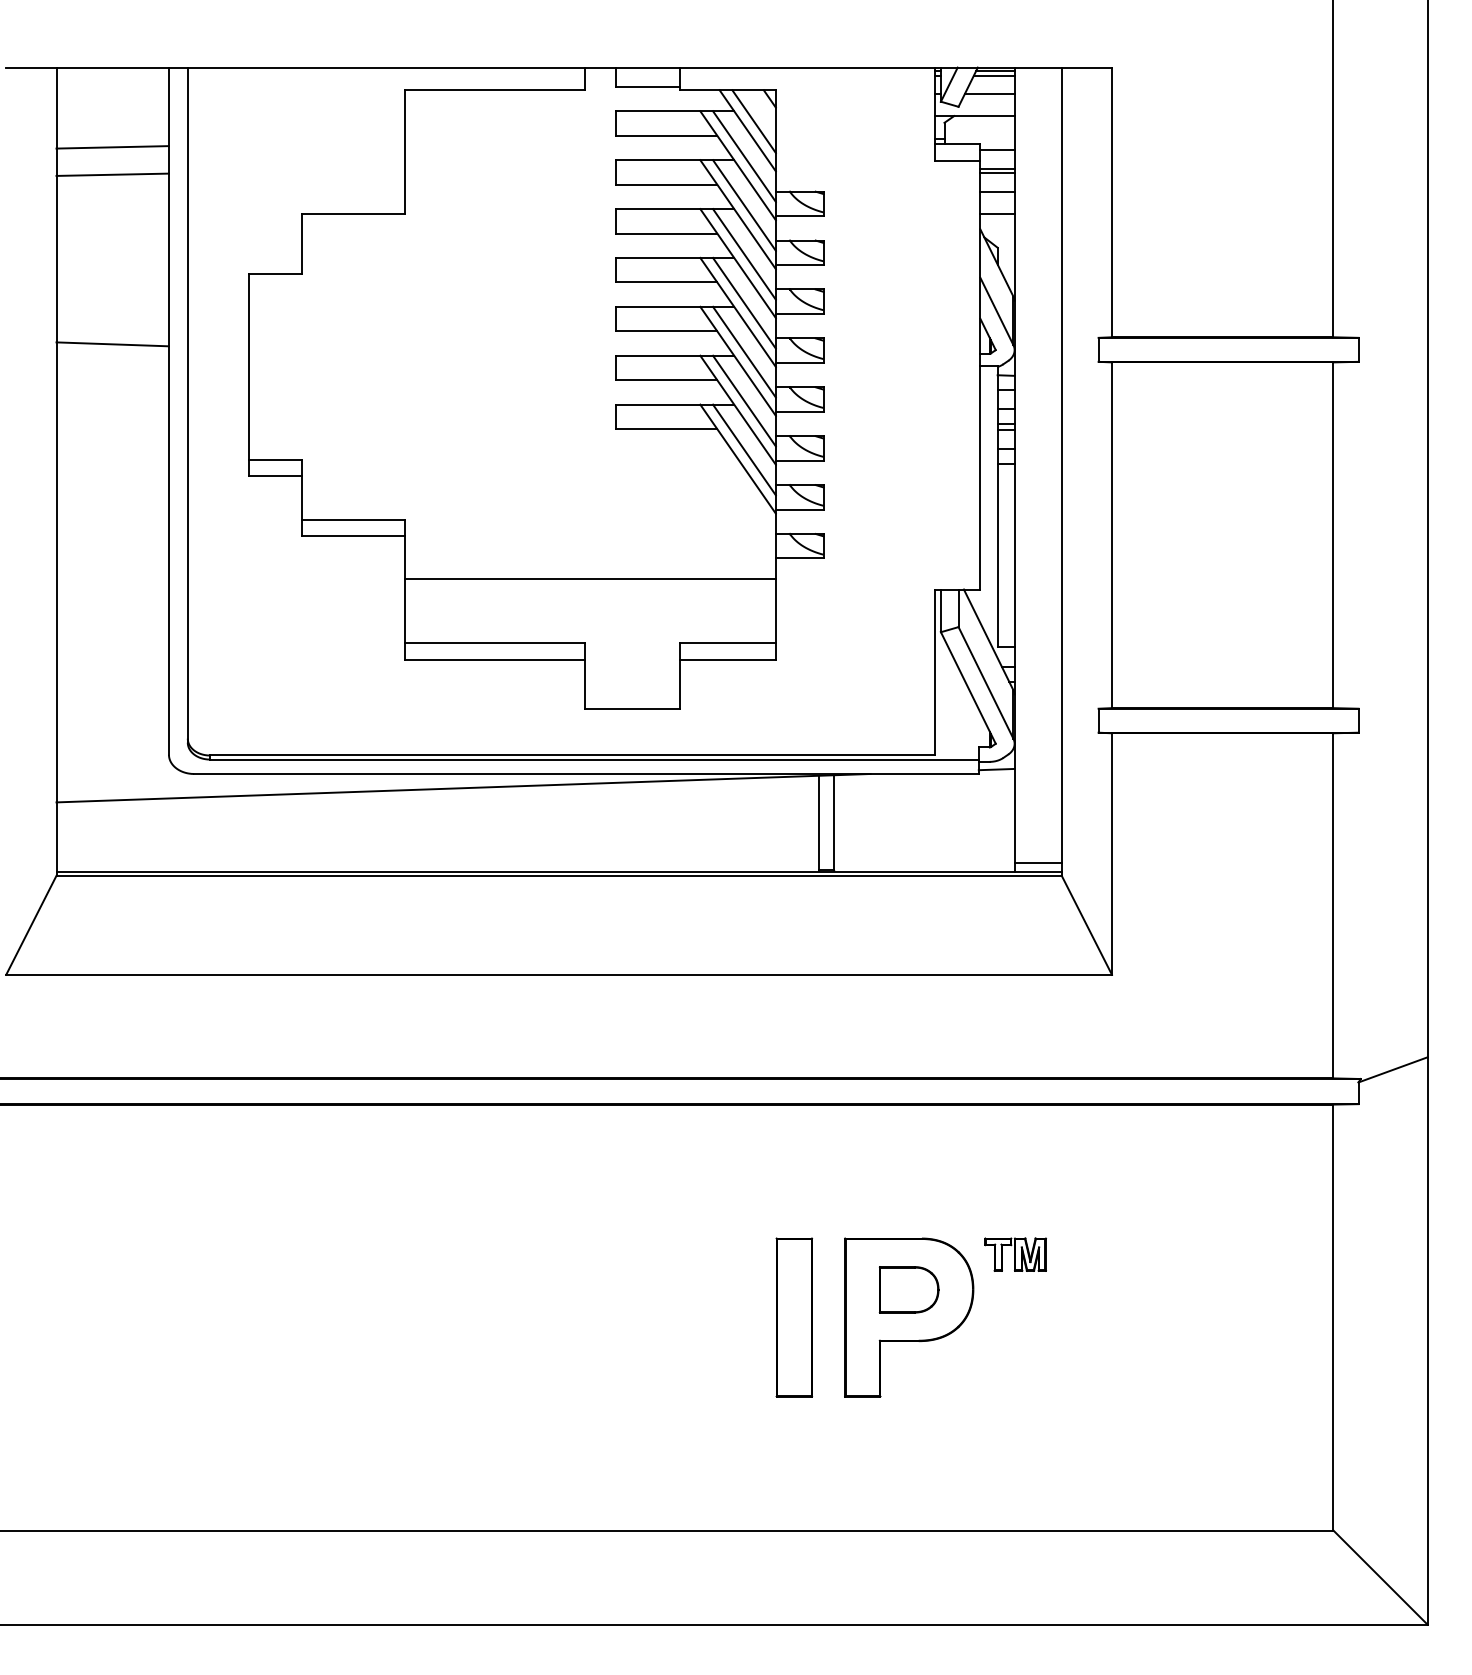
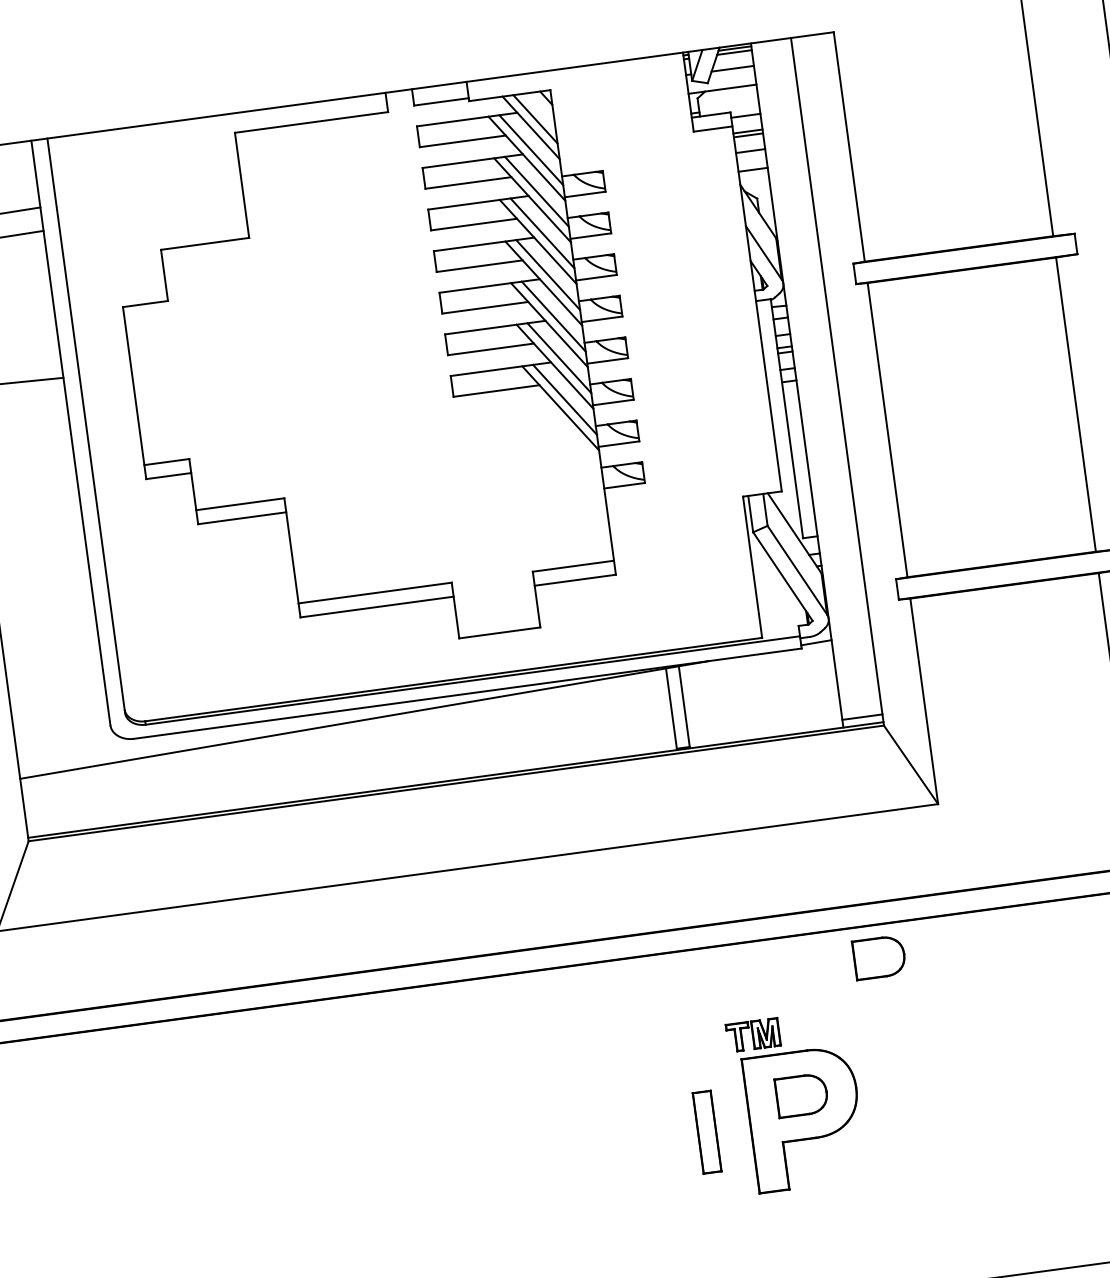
line: (590, 579) -> (448, 527), removed
part: (1019, 1142) -> (878, 957), added
part: (1015, 1254) -> (753, 1035), moved
part: (793, 1317) -> (706, 1132), size x0.6

